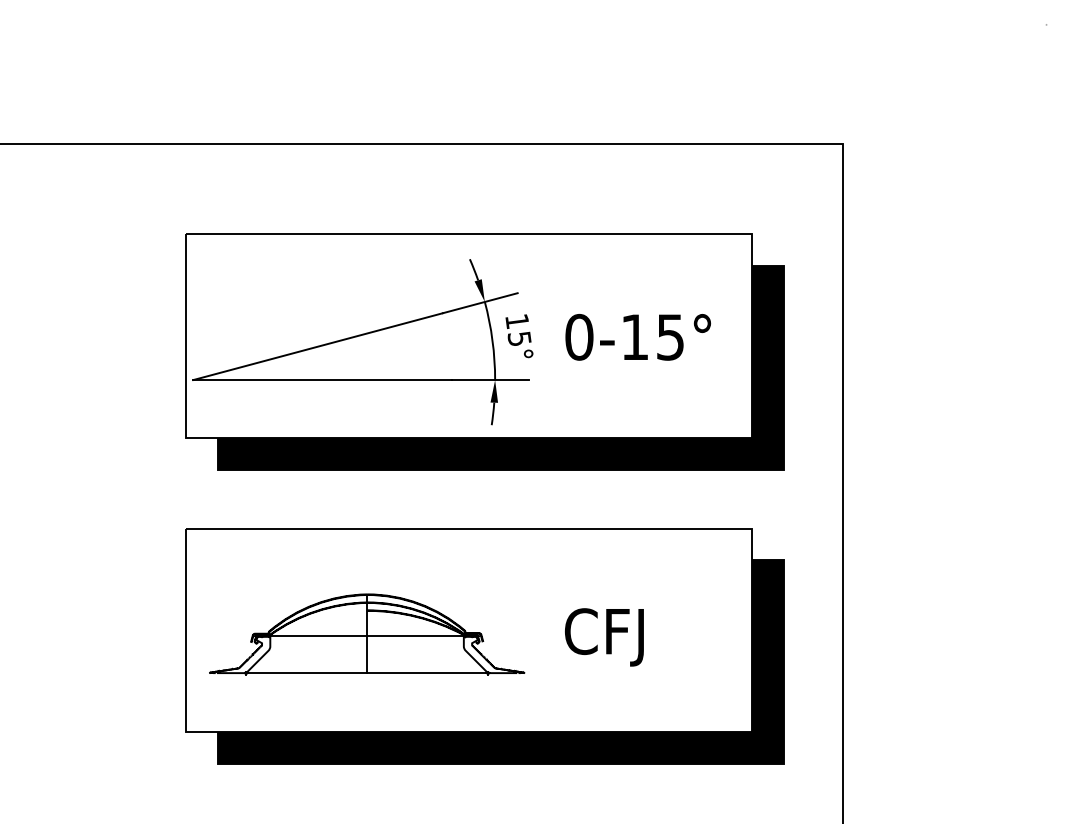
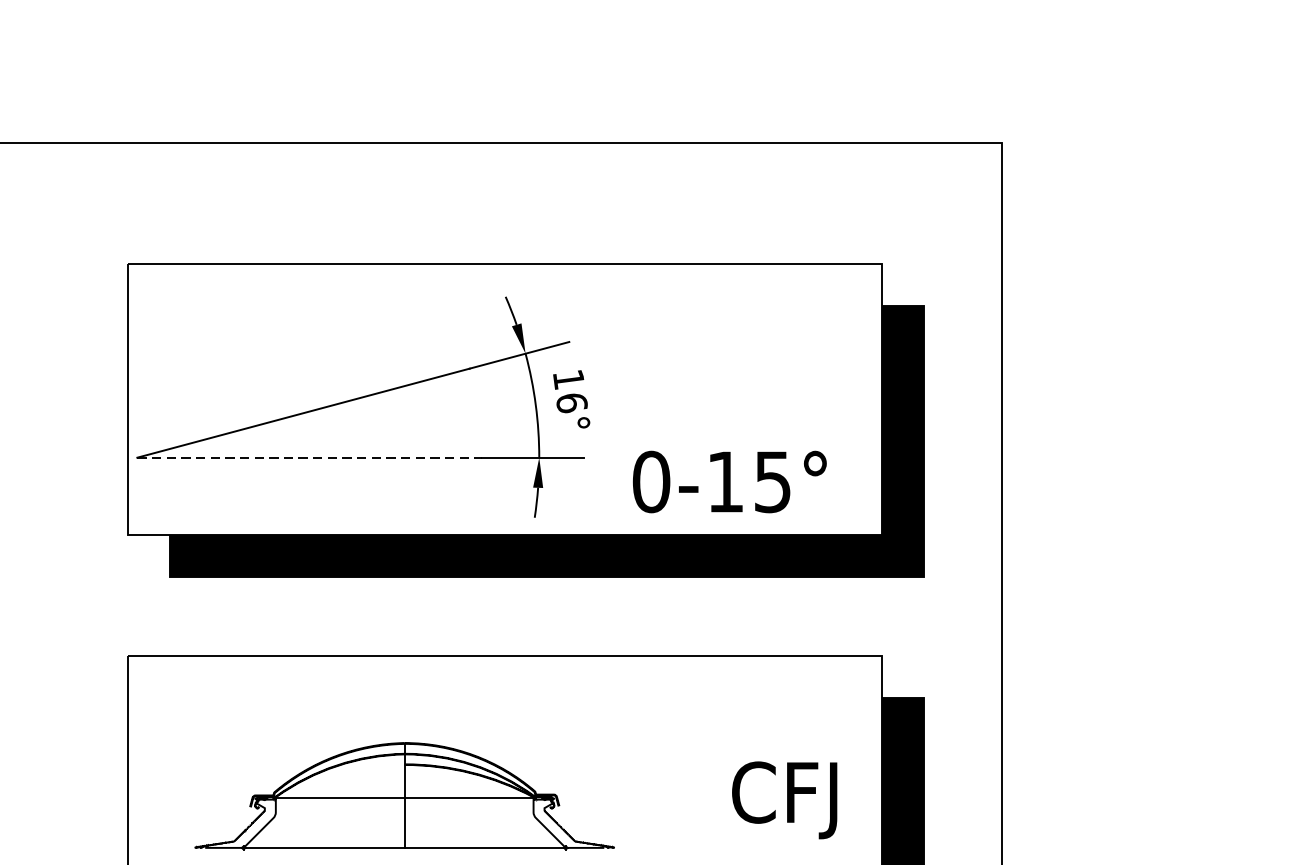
text: (637, 337) -> (728, 482), moved
text: (519, 338) -> (571, 402), 15° -> 16°
line: (323, 380) -> (310, 458), solid -> dashed
part: (367, 634) -> (405, 796), moved
text: (604, 637) -> (784, 800), moved

